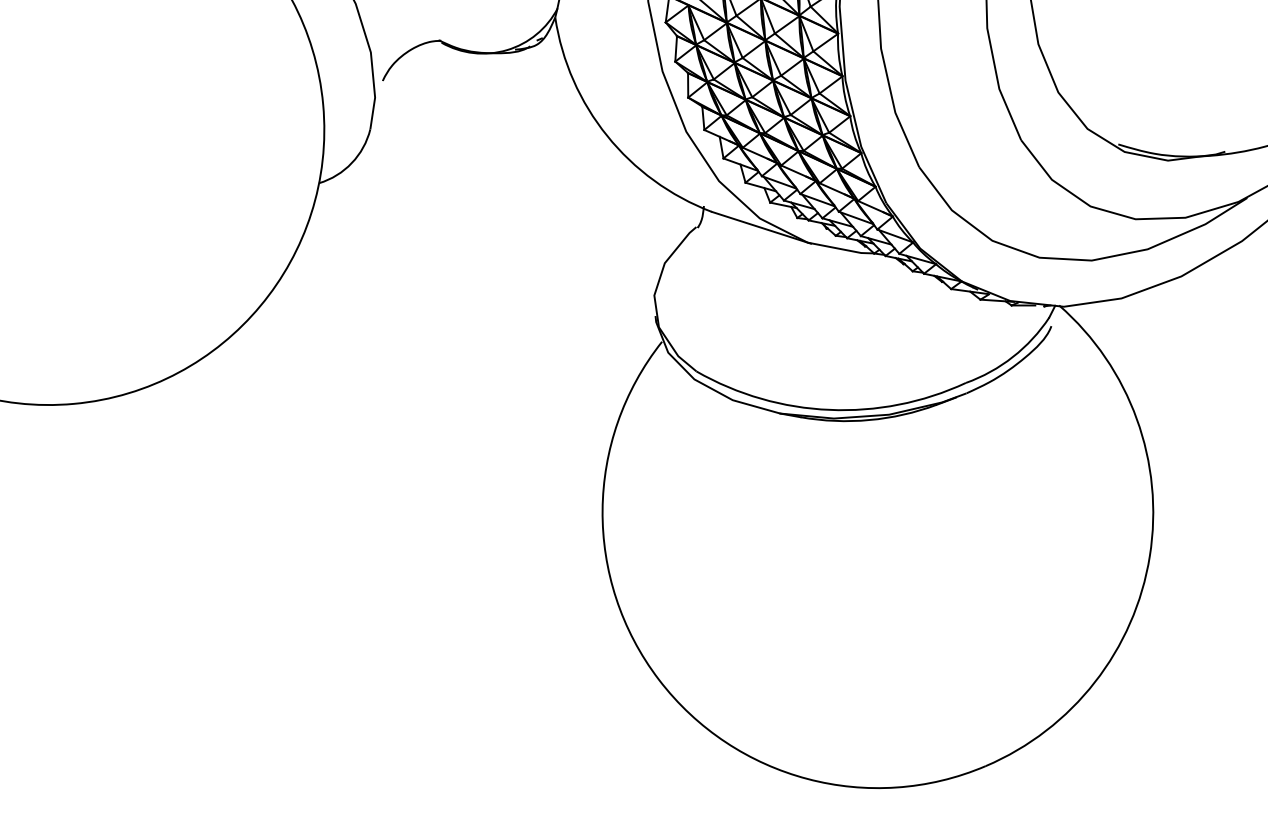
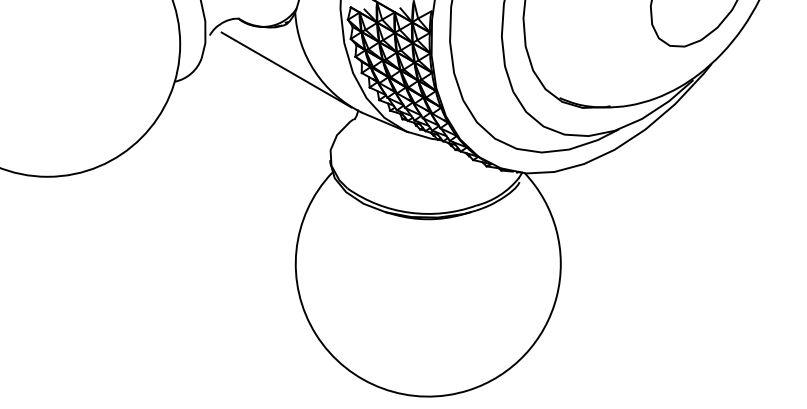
line: (547, 136) -> (286, 69), added

